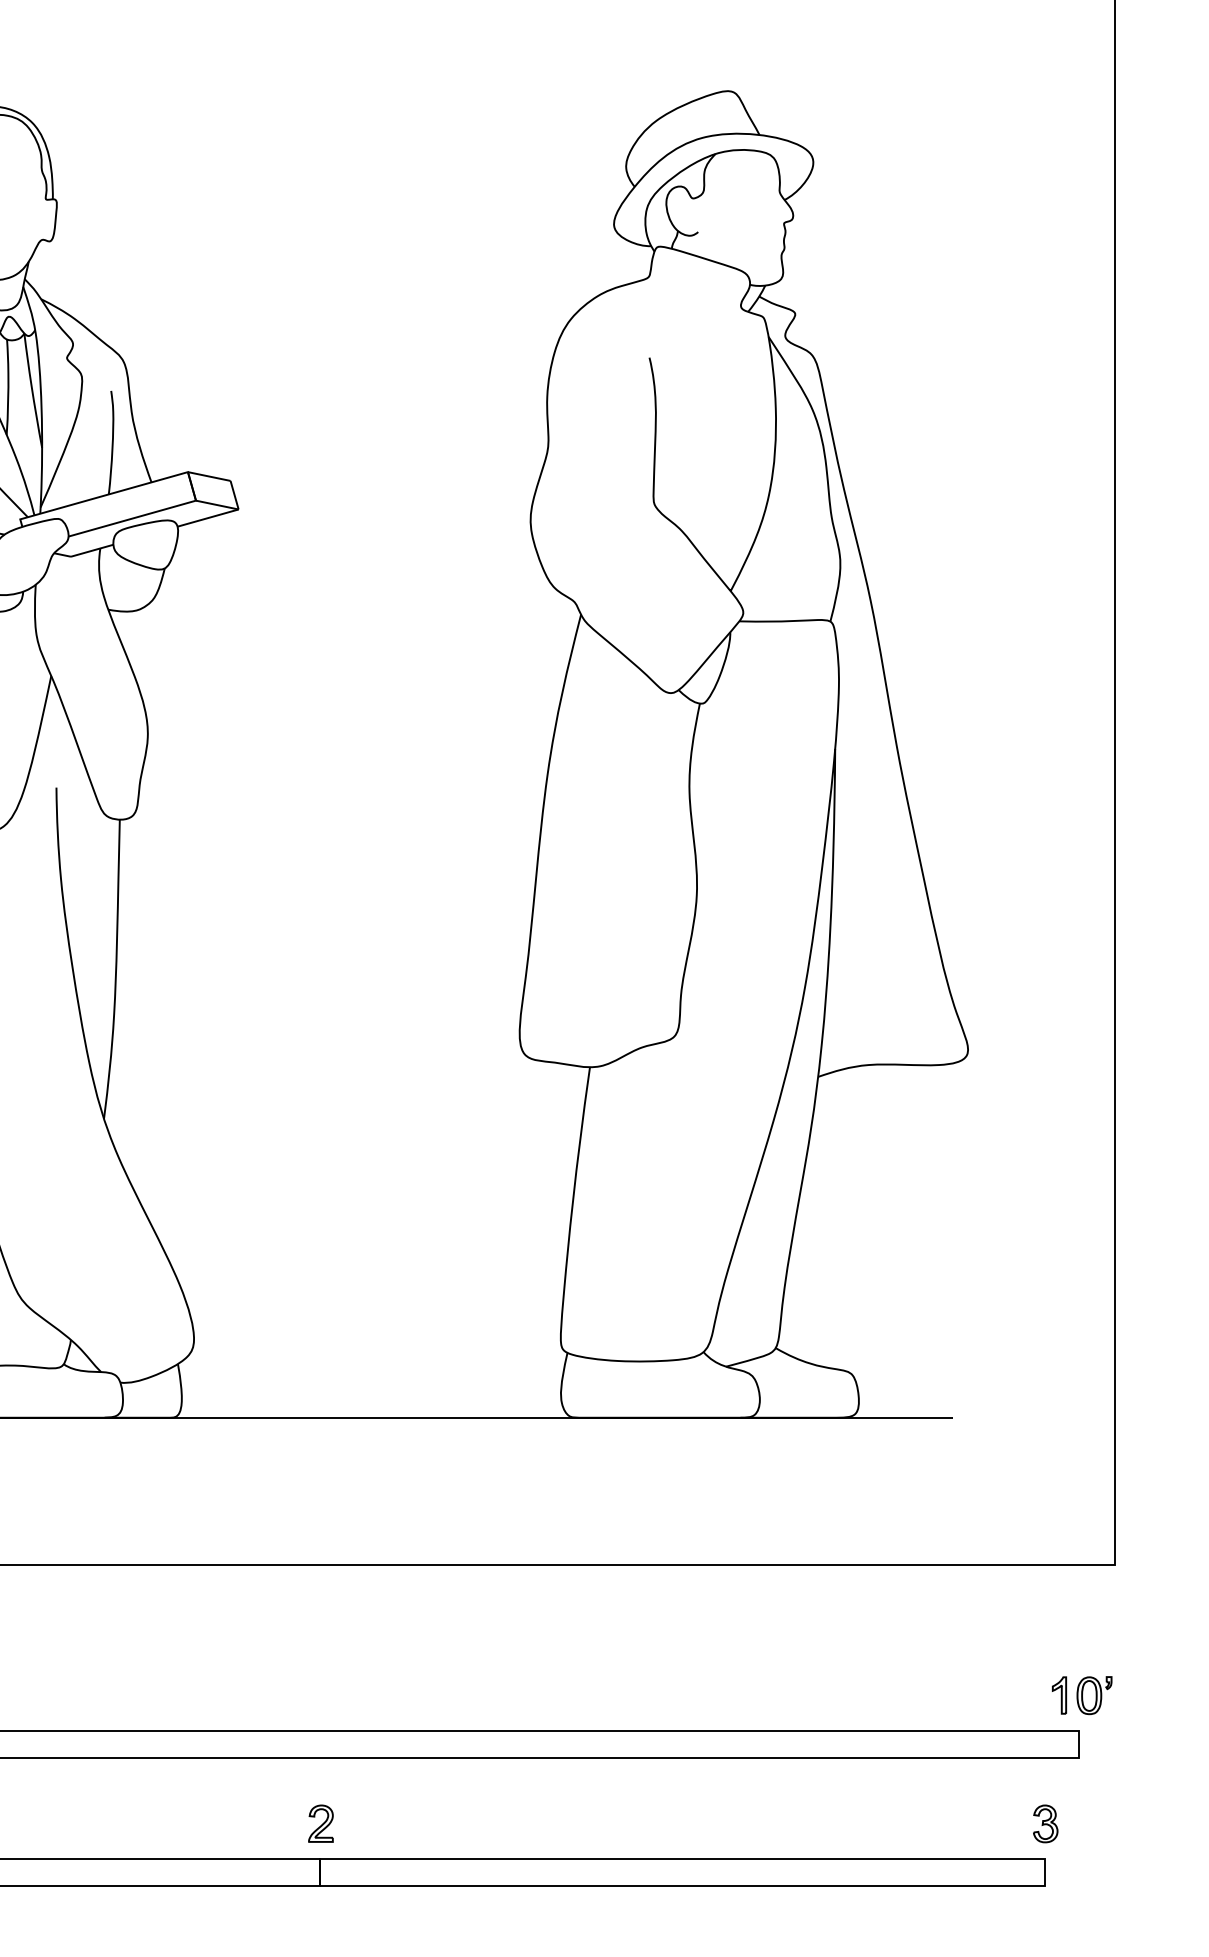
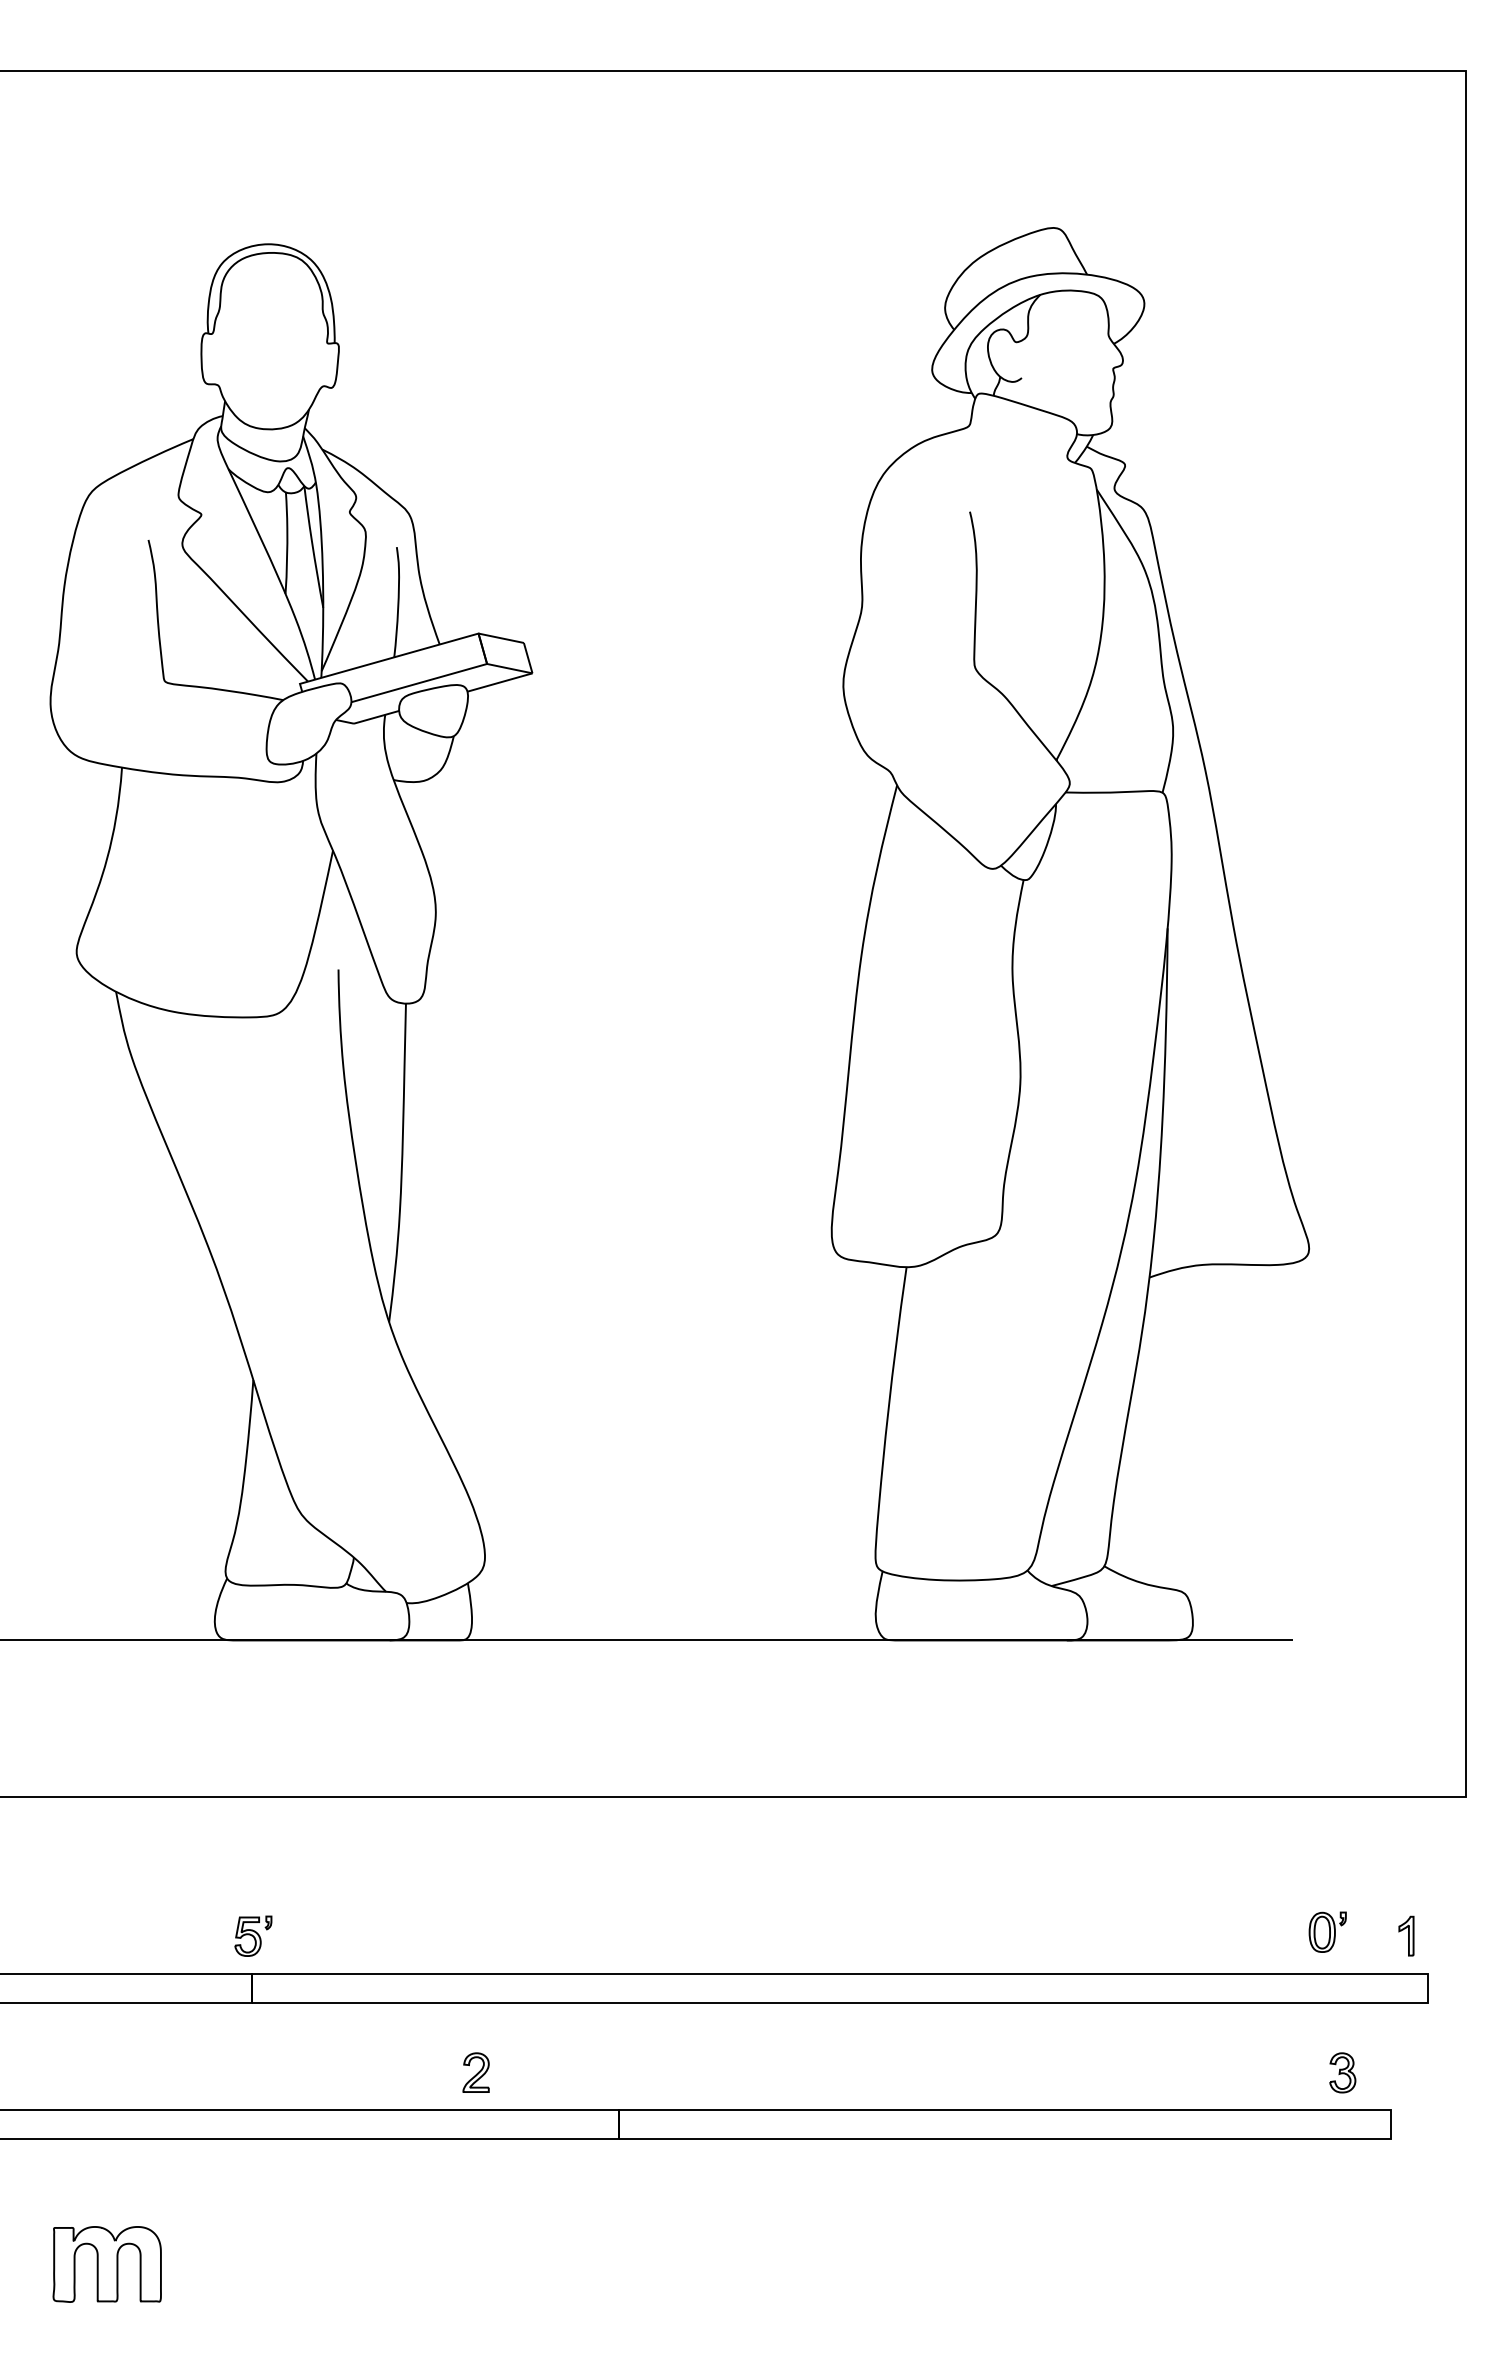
part: (1094, 1694) -> (1327, 1931), moved
part: (320, 1823) -> (475, 2072), moved
part: (1045, 1823) -> (1342, 2072), moved

